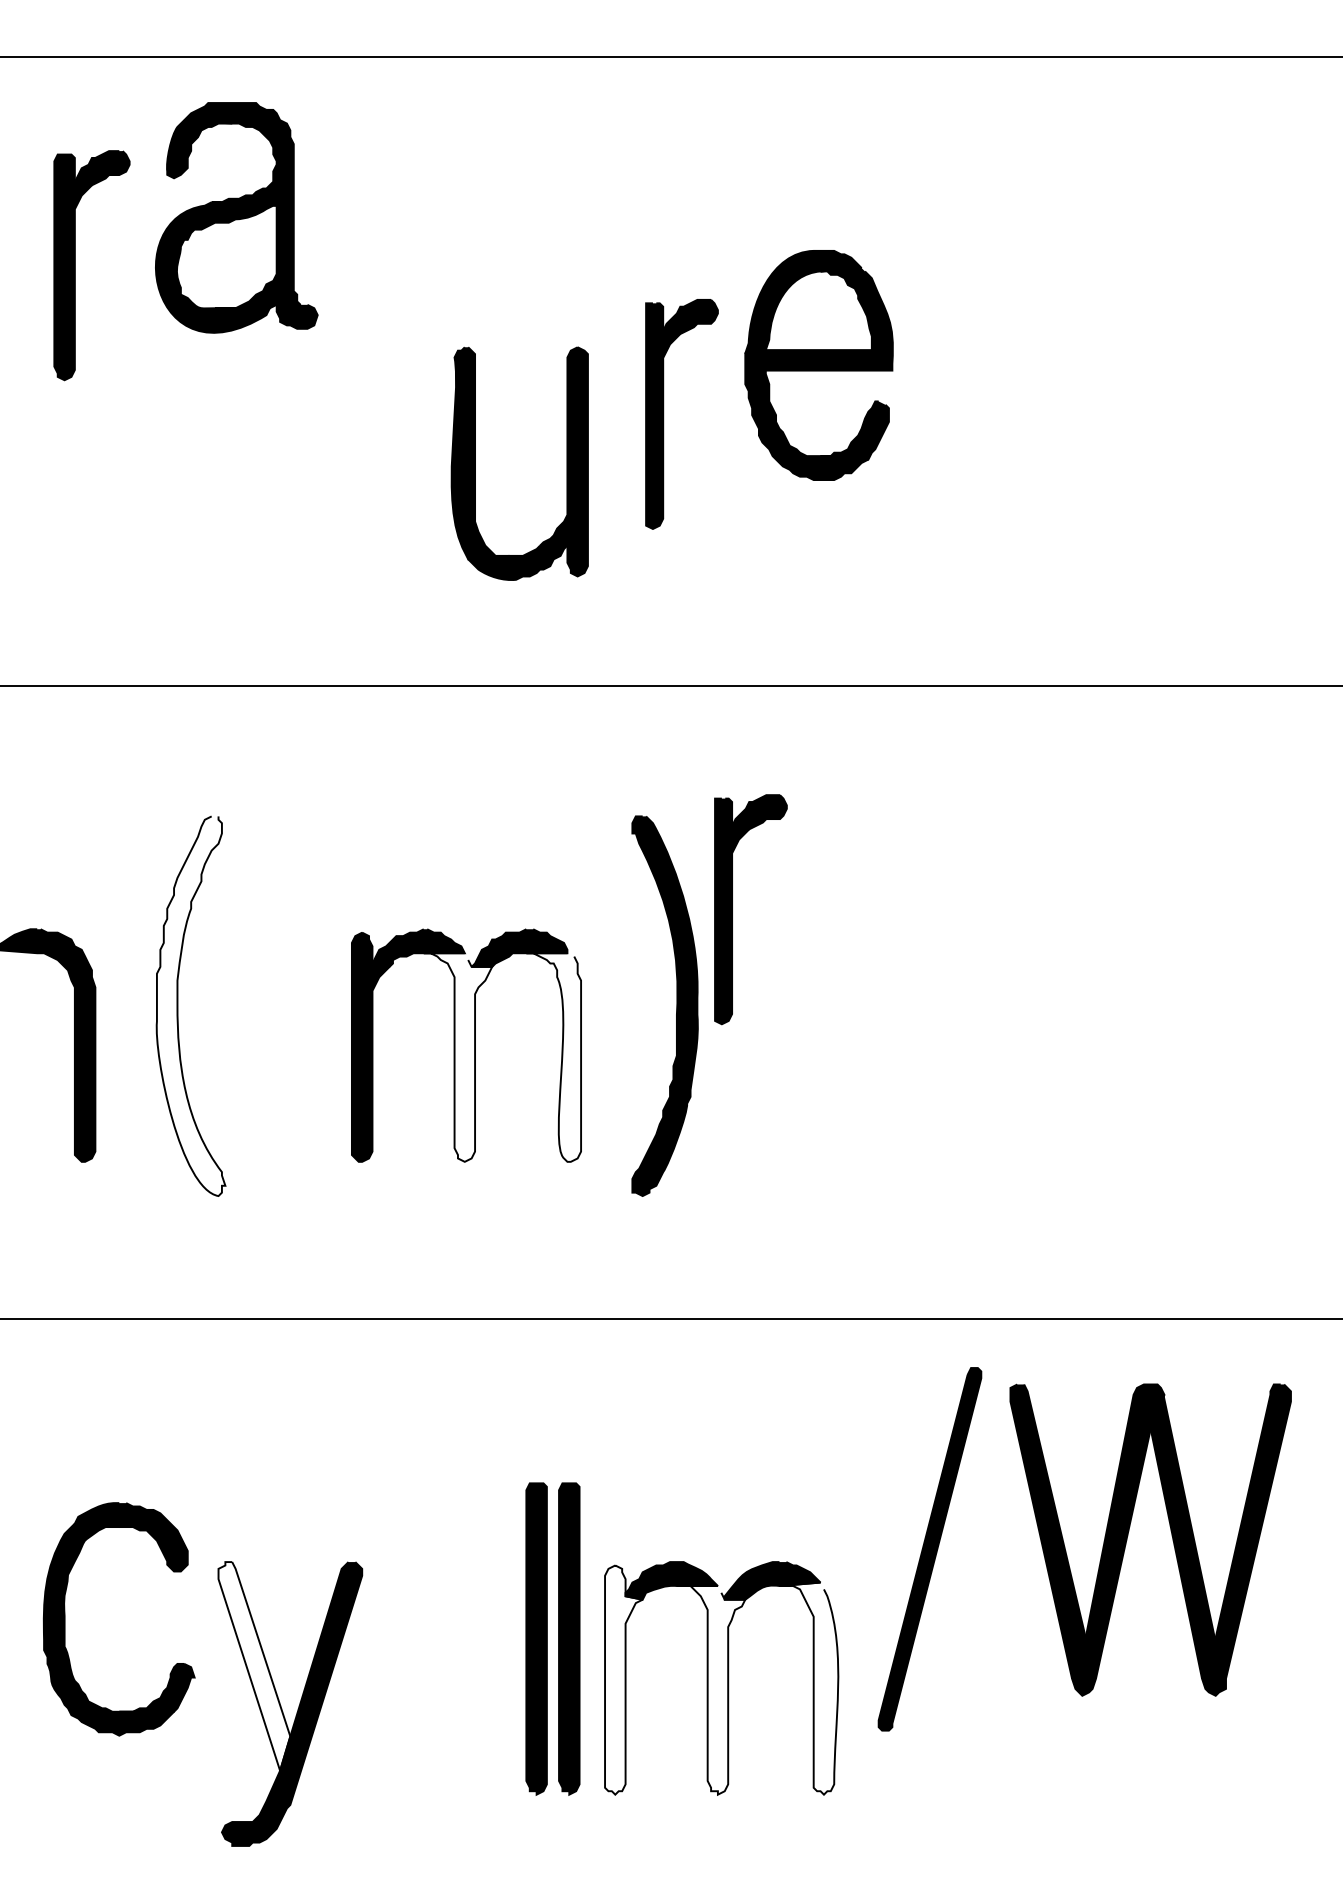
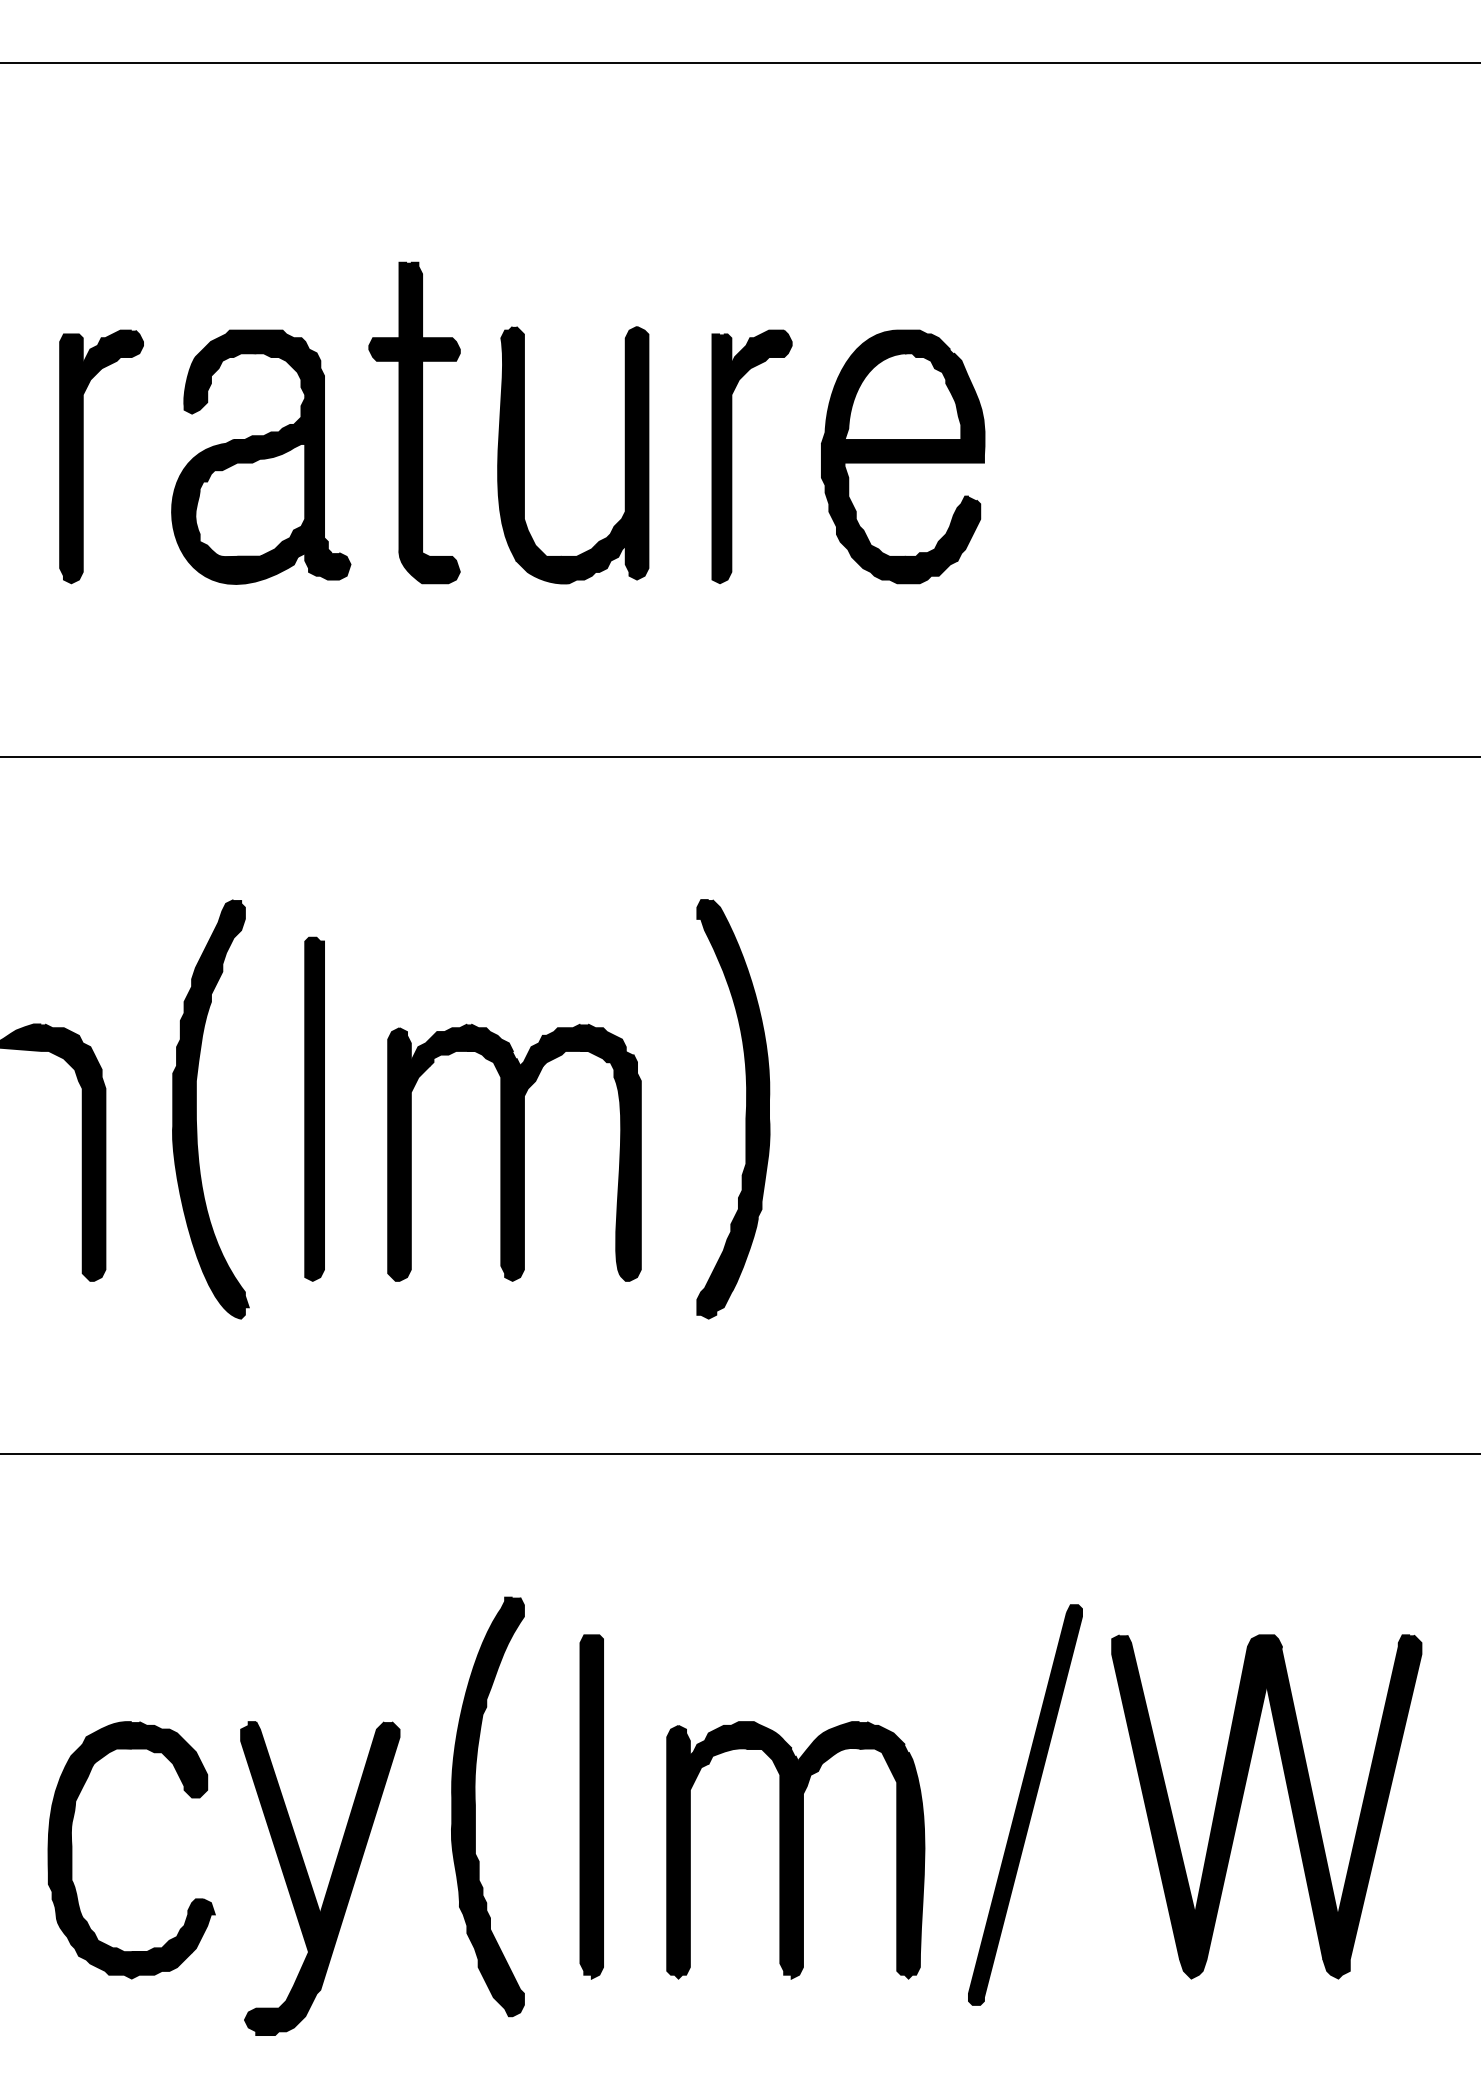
part: (236, 217) -> (261, 456), moved
part: (75, 265) -> (83, 456), moved
part: (819, 365) -> (903, 456), moved
part: (375, 383) -> (414, 422), added
part: (475, 463) -> (524, 455), moved
part: (733, 909) -> (808, 1002), removed
part: (285, 1005) -> (314, 1108), added
fill: (190, 1006) -> (210, 1109), added
fill: (457, 1057) -> (504, 1165), added
fill: (553, 1057) -> (610, 1165), added
part: (1171, 1534) -> (1289, 1800), moved
part: (930, 1548) -> (1025, 1804), moved
part: (65, 1619) -> (72, 1850), moved
part: (431, 1638) -> (475, 1806), added
part: (568, 1638) -> (627, 1806), removed
fill: (254, 1666) -> (280, 1837), added
fill: (623, 1679) -> (687, 1851), added
fill: (808, 1688) -> (891, 1861), added
fill: (710, 1690) -> (783, 1863), added

